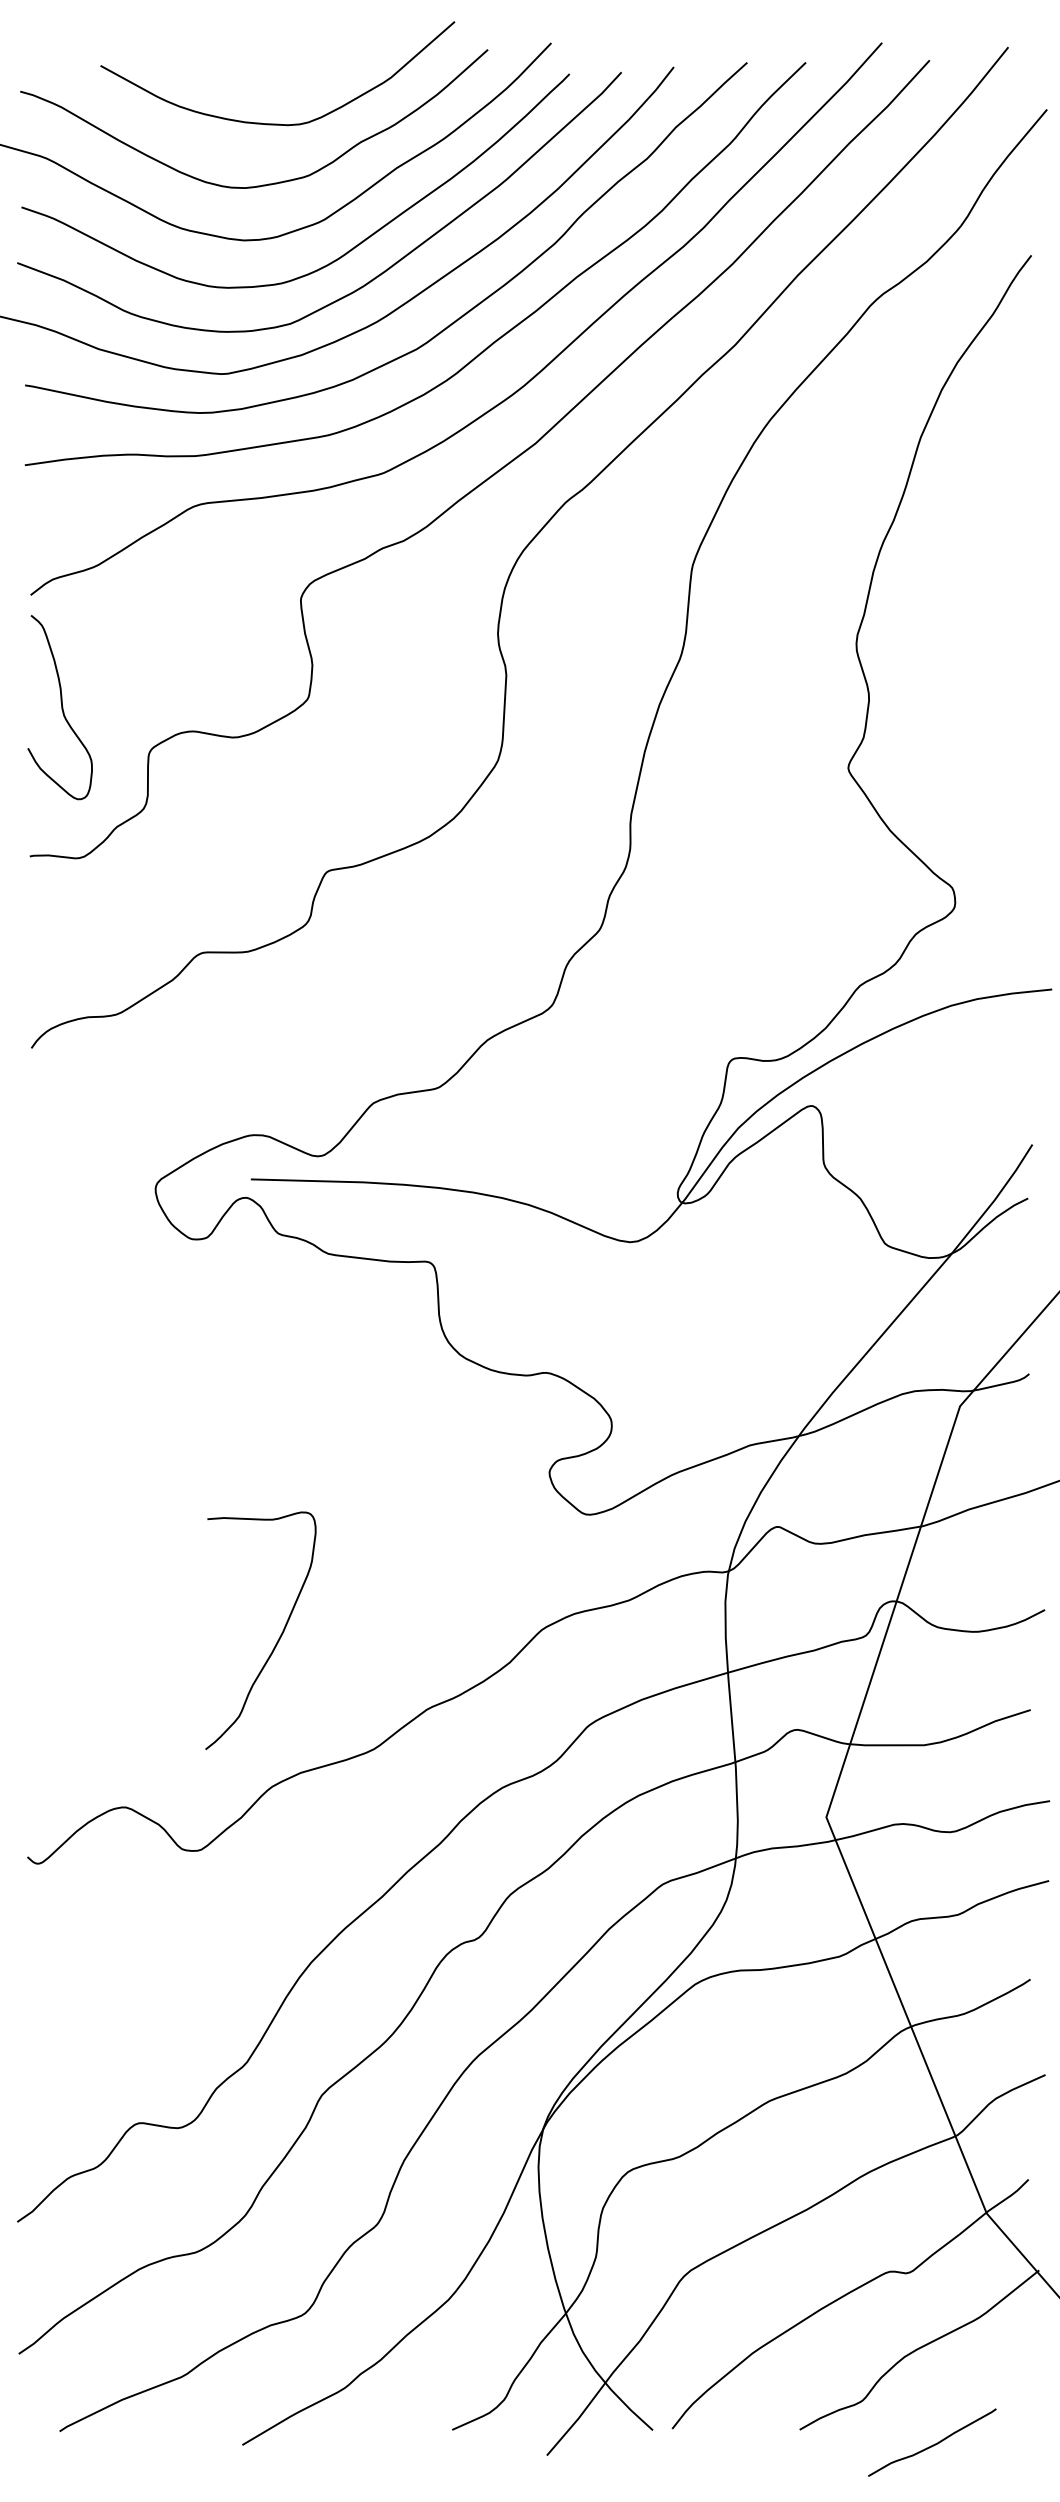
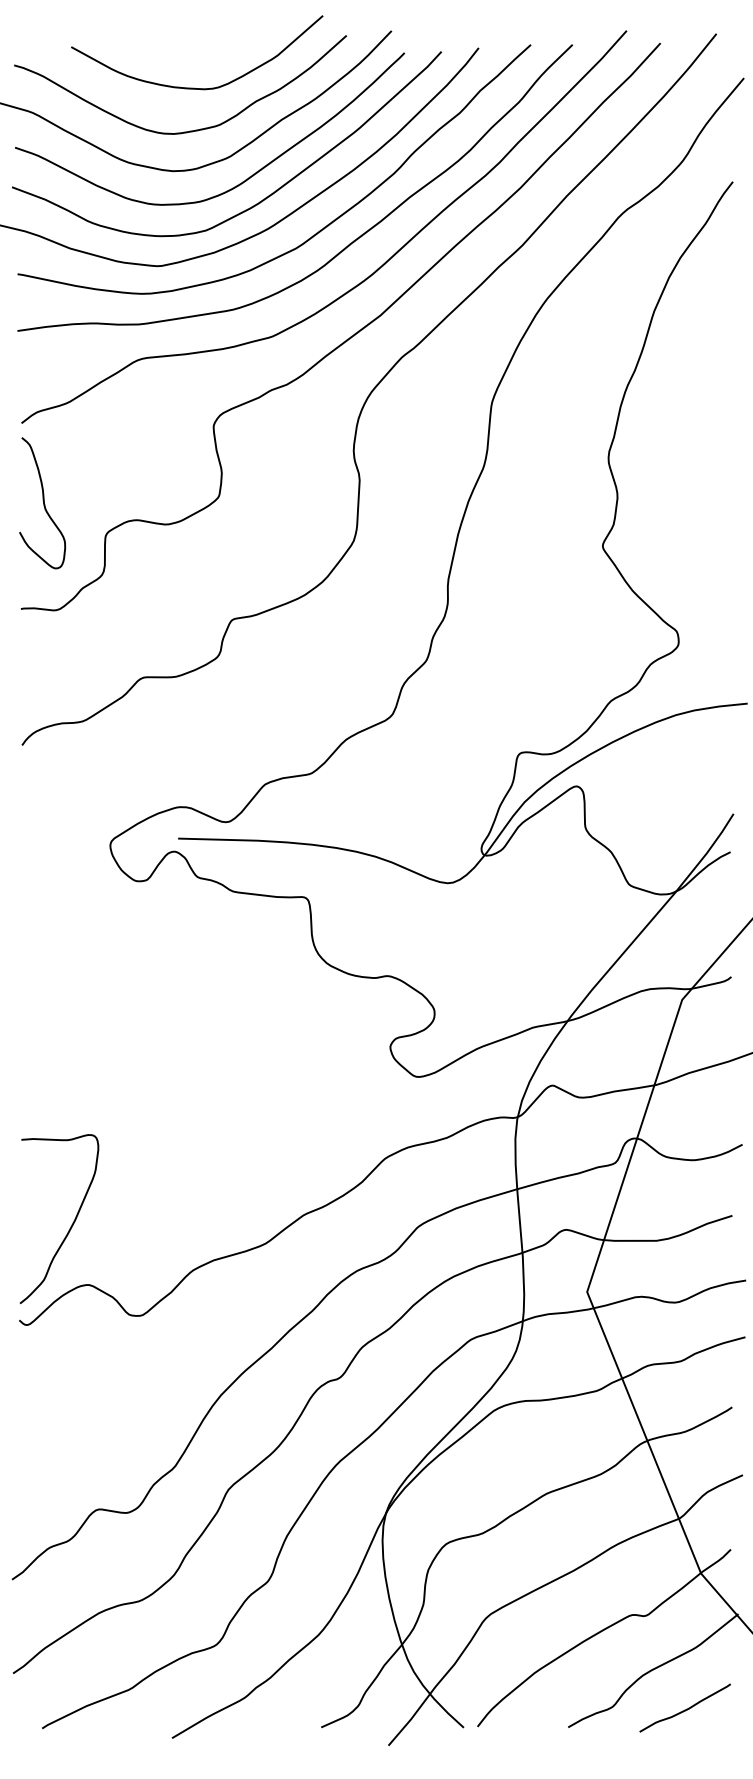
curve: (278, 1638) -> (71, 1224), moved
curve: (933, 2444) -> (686, 1709), moved

